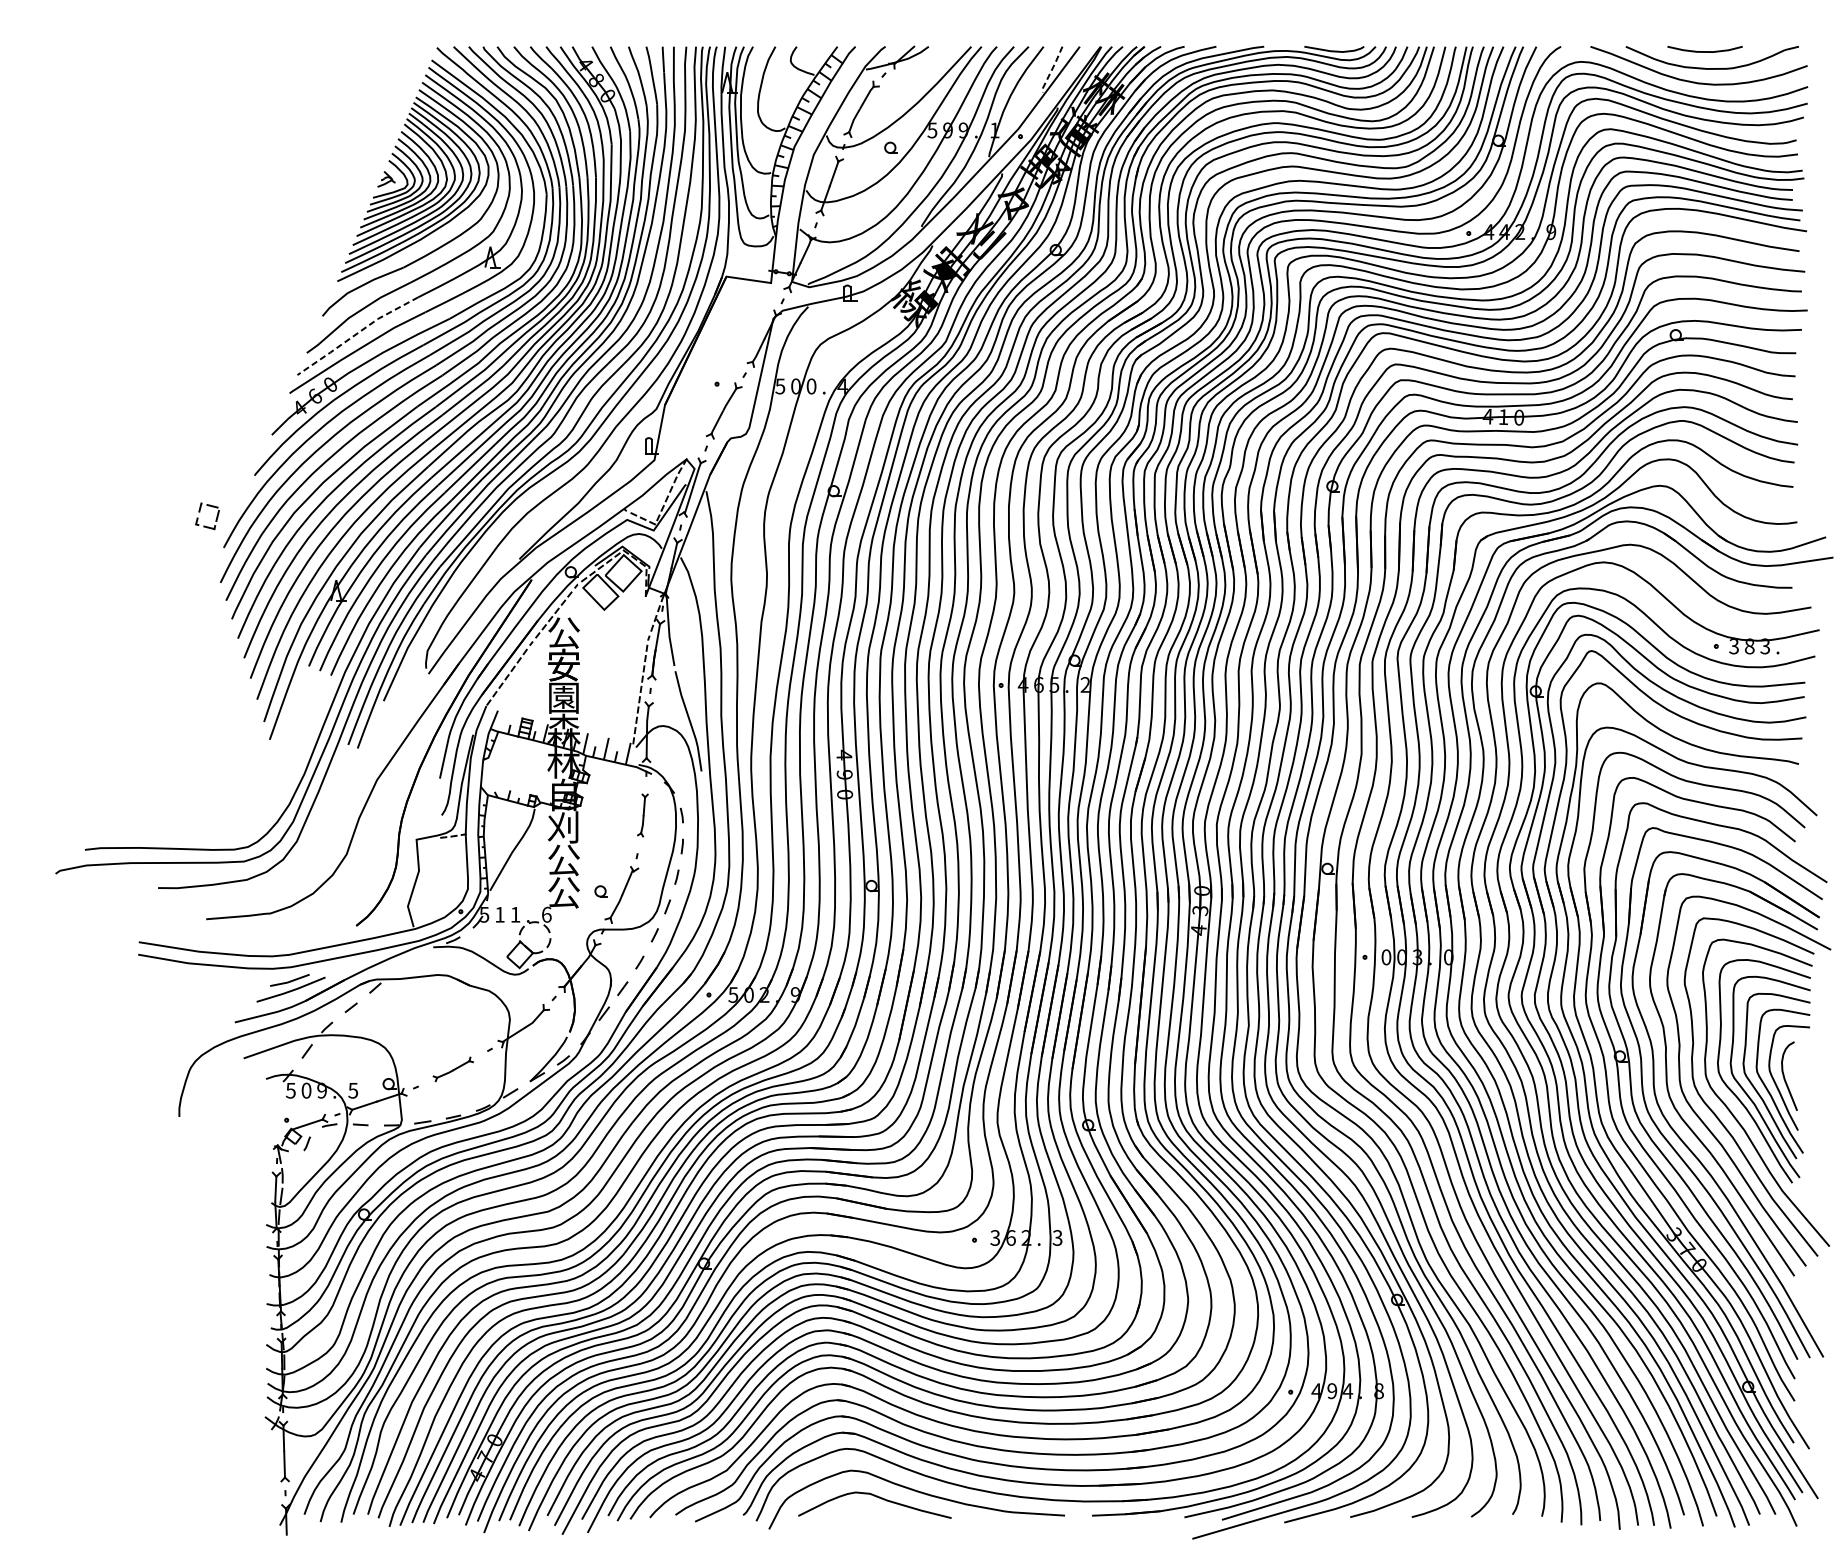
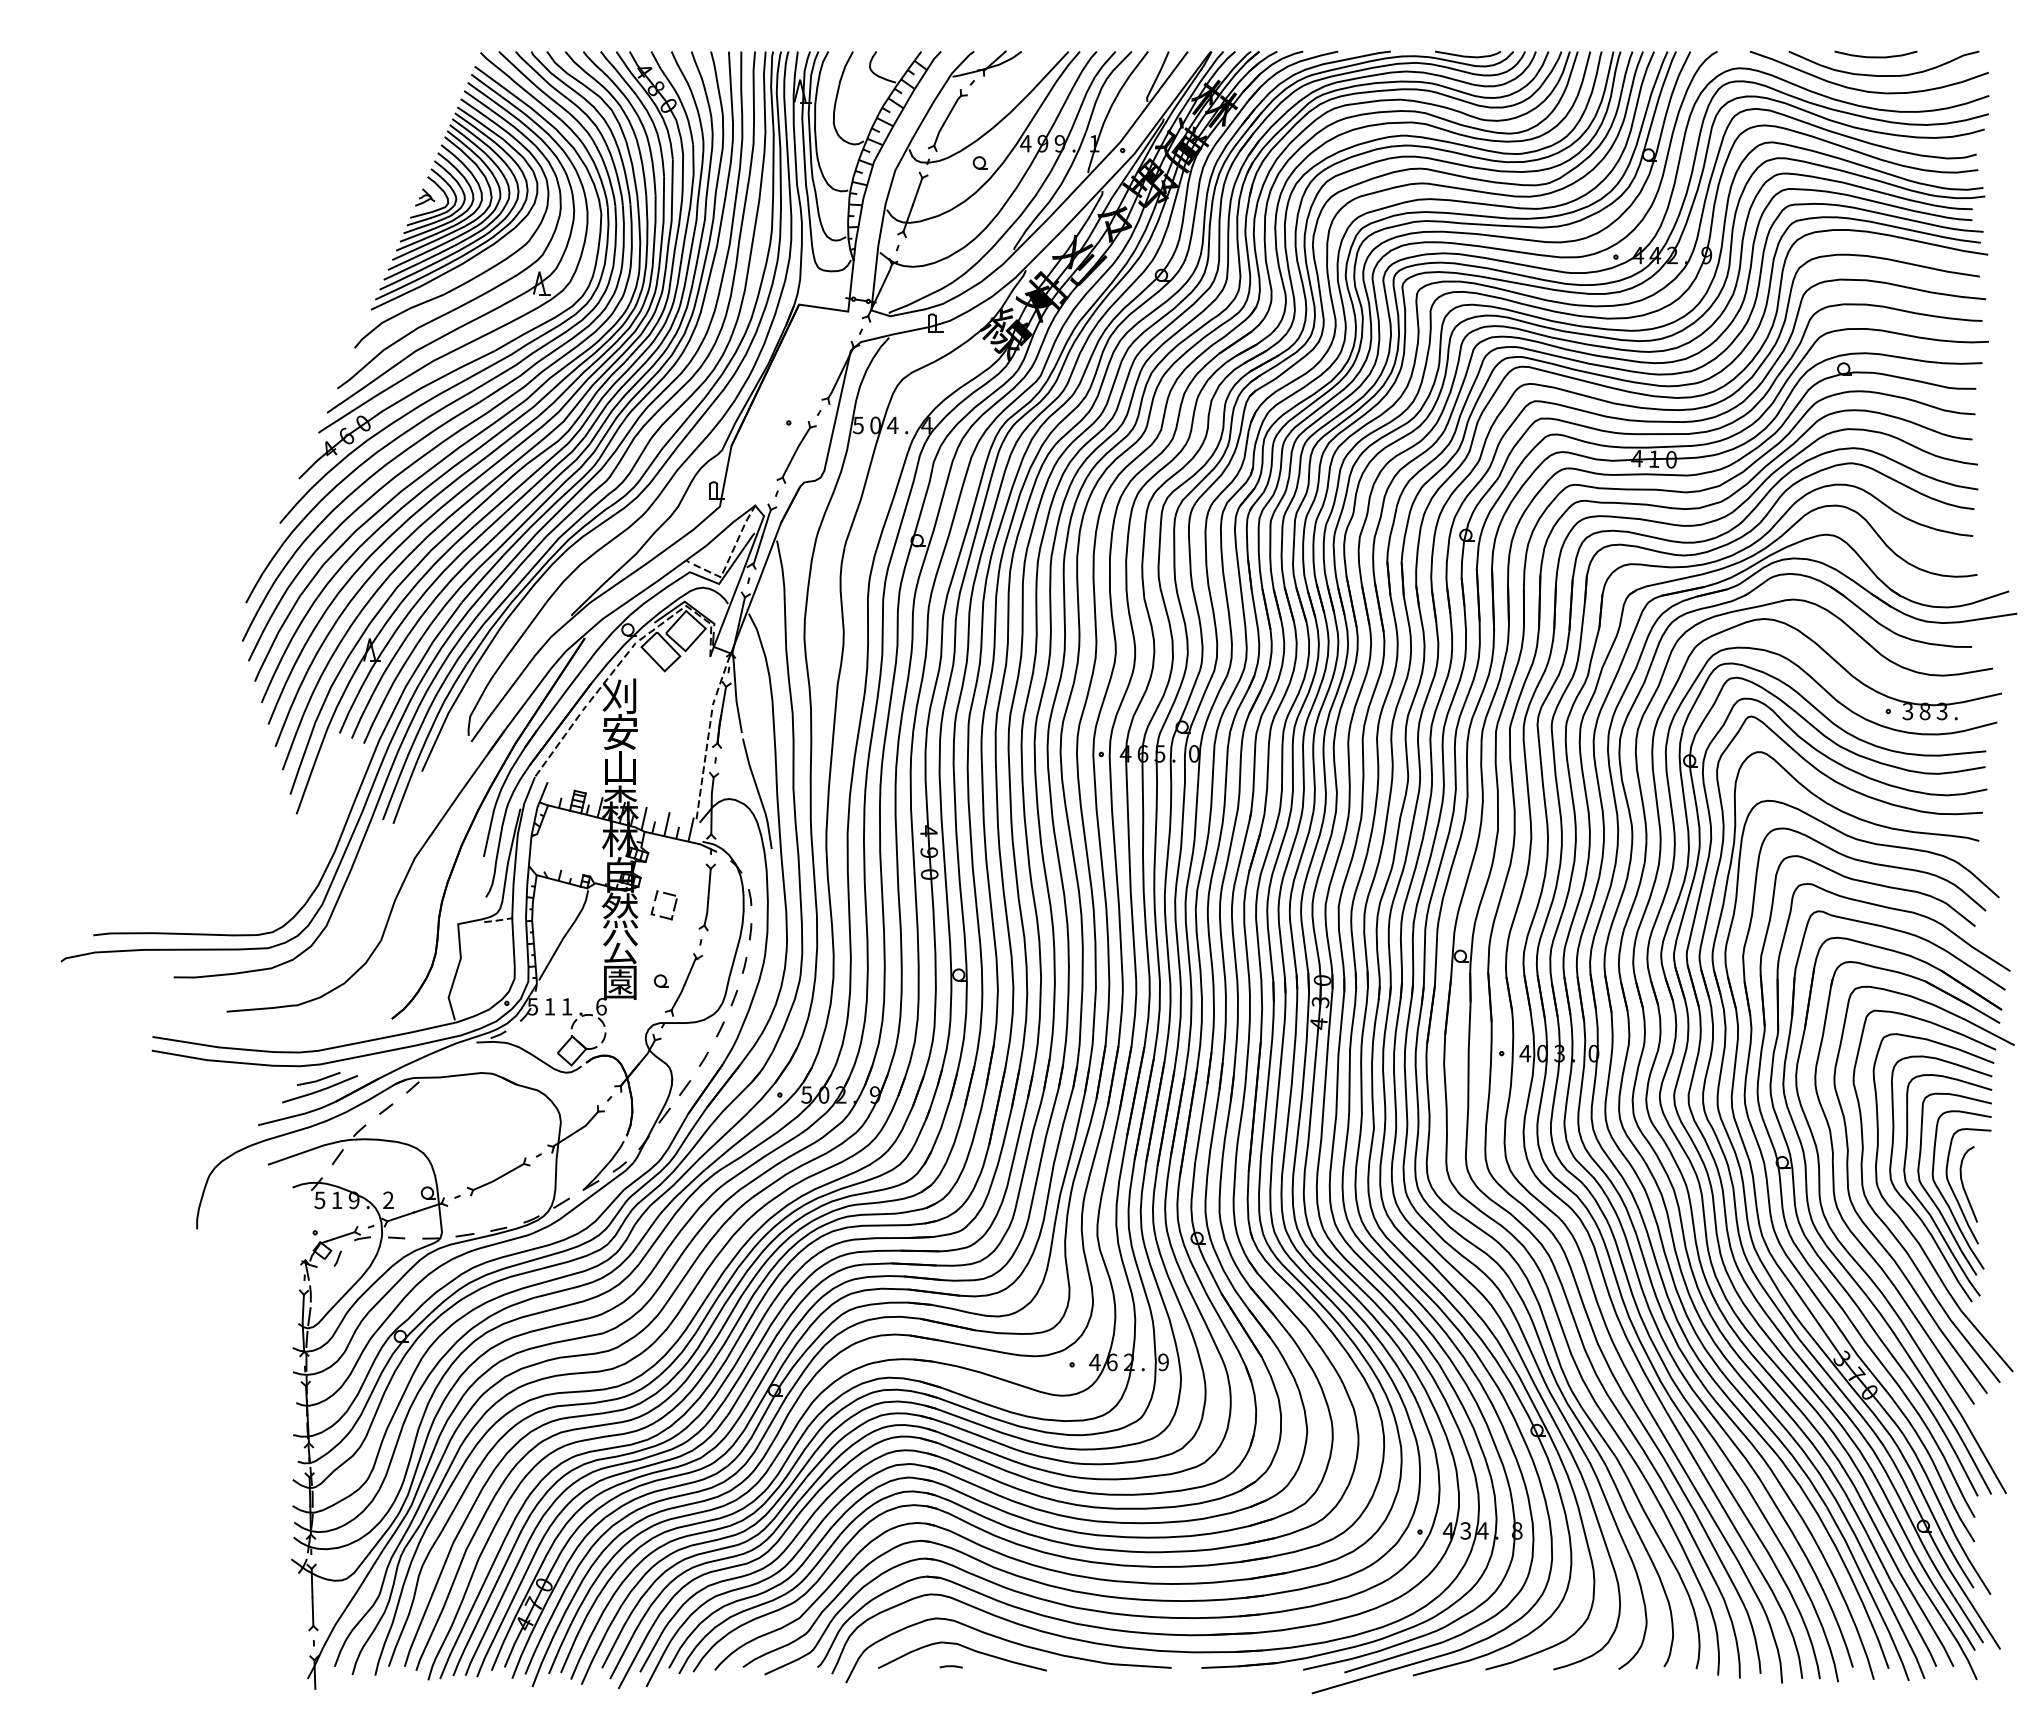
line: (1052, 70) -> (1157, 77), dashed -> solid
text: (932, 130) -> (1025, 143), 5 -> 4
line: (356, 334) -> (391, 368), dashed -> solid
text: (811, 386) -> (892, 425), 0 -> 4
part: (199, 512) -> (655, 901), moved
text: (563, 632) -> (619, 696), 公 -> 刈
text: (1084, 684) -> (1193, 753), 2 -> 0
text: (564, 698) -> (620, 768), 園 -> 山
part: (642, 815) -> (706, 897), size x1.43
text: (563, 827) -> (619, 910), 刈 -> 然
text: (564, 892) -> (620, 982), 公 -> 園
text: (1386, 957) -> (1525, 1053), 0 -> 4
part: (453, 1069) -> (498, 1176), size x1.43
text: (306, 1090) -> (336, 1200), 0 -> 1
text: (353, 1090) -> (388, 1200), 5 -> 2
text: (994, 1238) -> (1094, 1362), 3 -> 4
text: (1057, 1238) -> (1163, 1362), 3 -> 9
text: (1332, 1390) -> (1465, 1530), 9 -> 3
line: (864, 1514) -> (950, 1666), added

